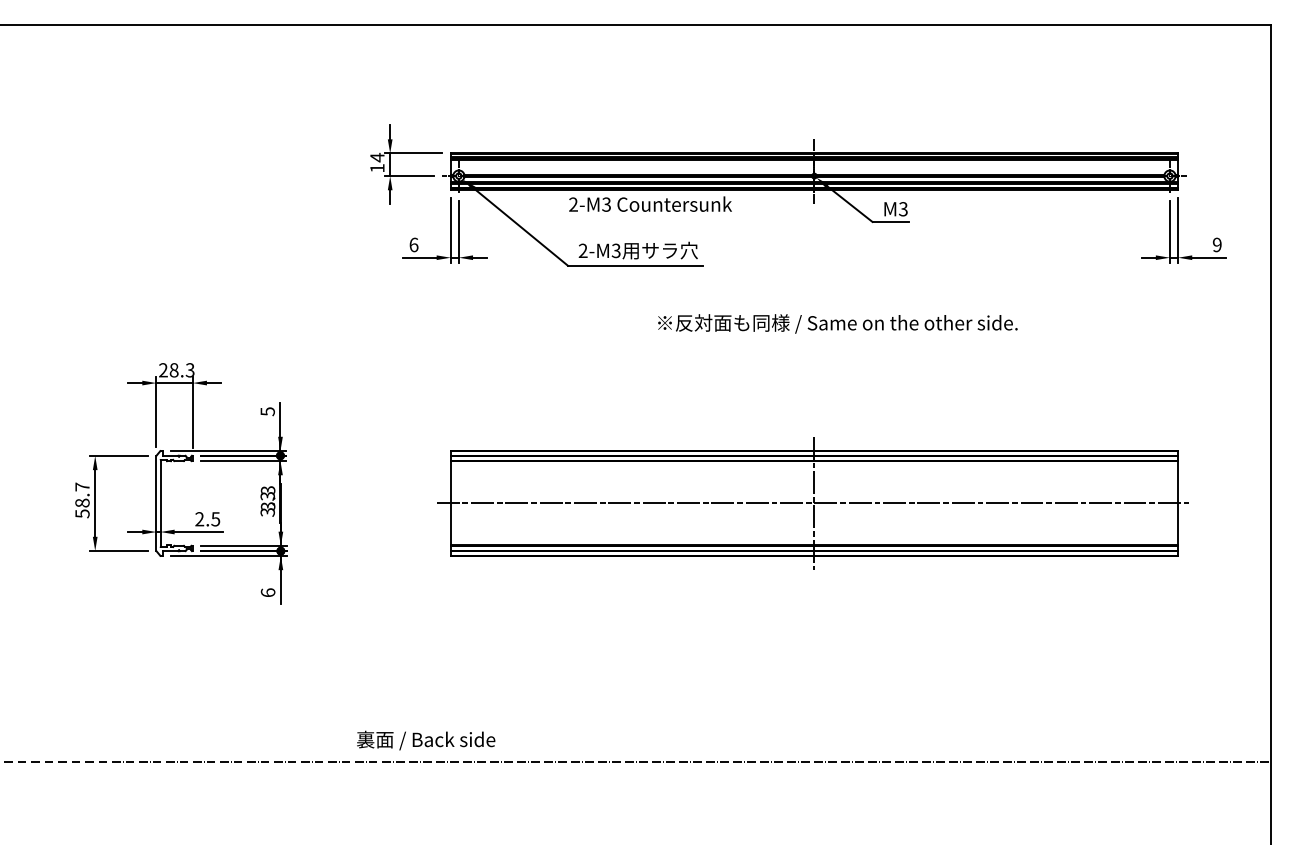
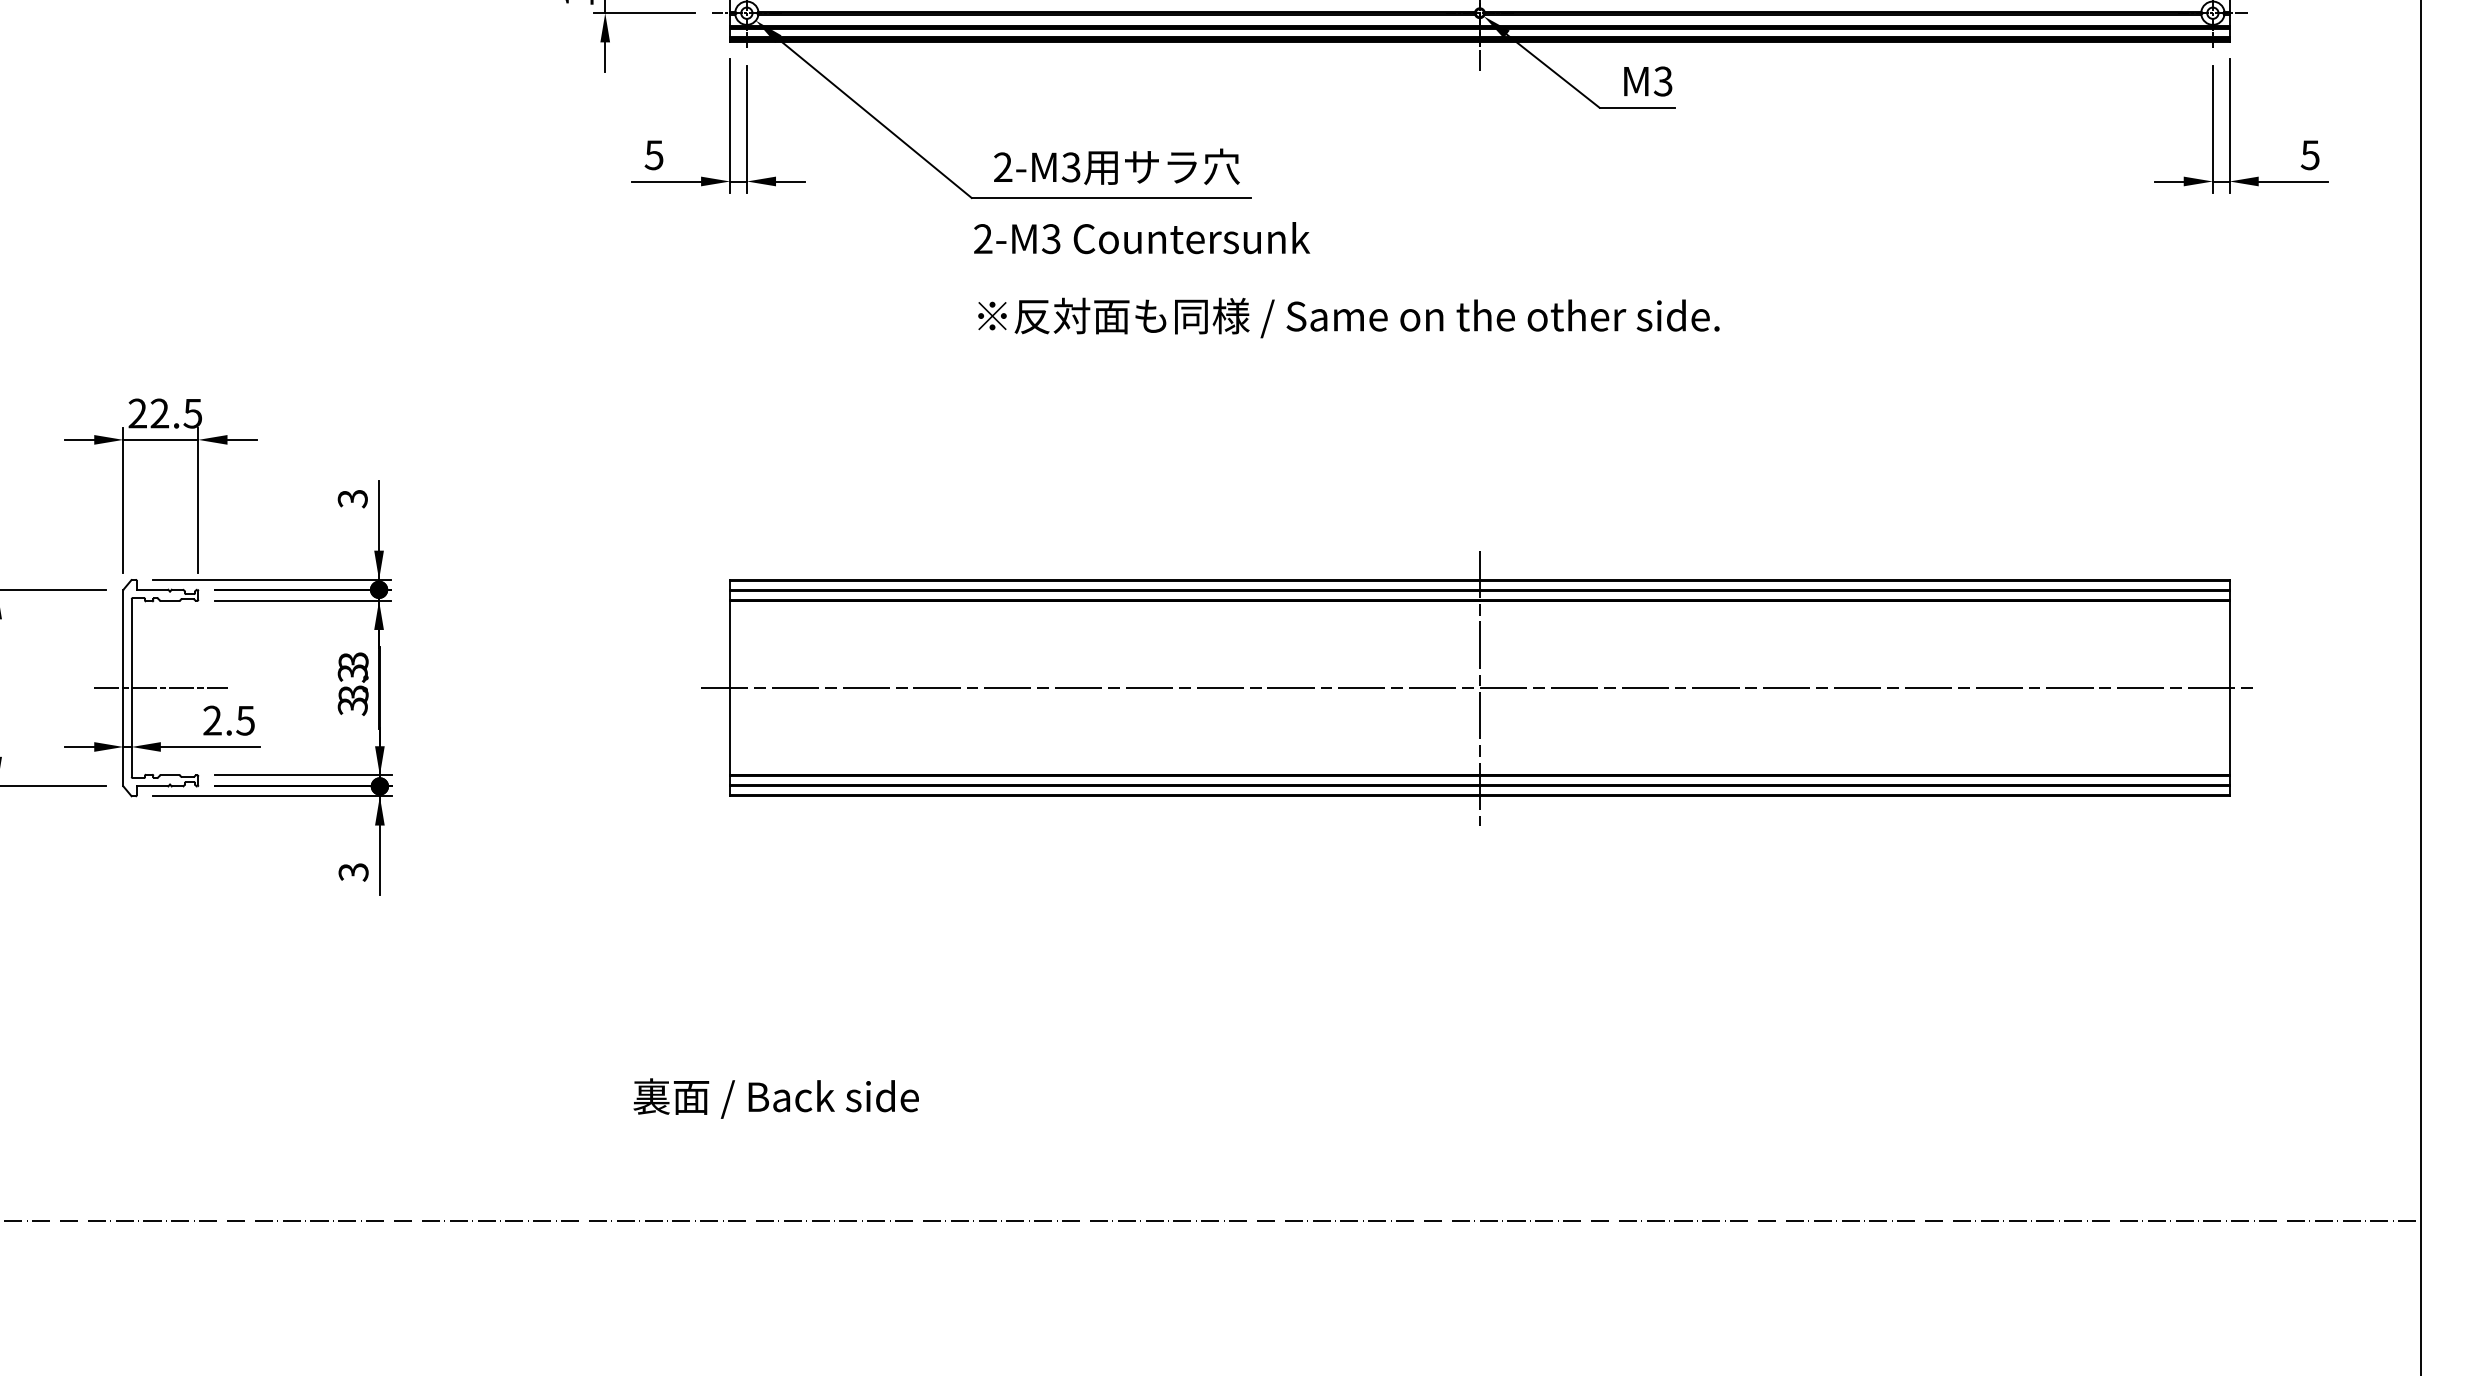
text: (650, 203) -> (1141, 236), moved
text: (413, 244) -> (653, 154), 6 -> 5
text: (1216, 244) -> (2308, 154), 9 -> 5
text: (837, 323) -> (1348, 317), moved
text: (181, 370) -> (175, 413), 28.3 -> 22.5
text: (267, 411) -> (352, 498), 5 -> 3
line: (174, 503) -> (160, 688), added
text: (267, 592) -> (352, 871), 6 -> 3
text: (426, 740) -> (777, 1098), moved

